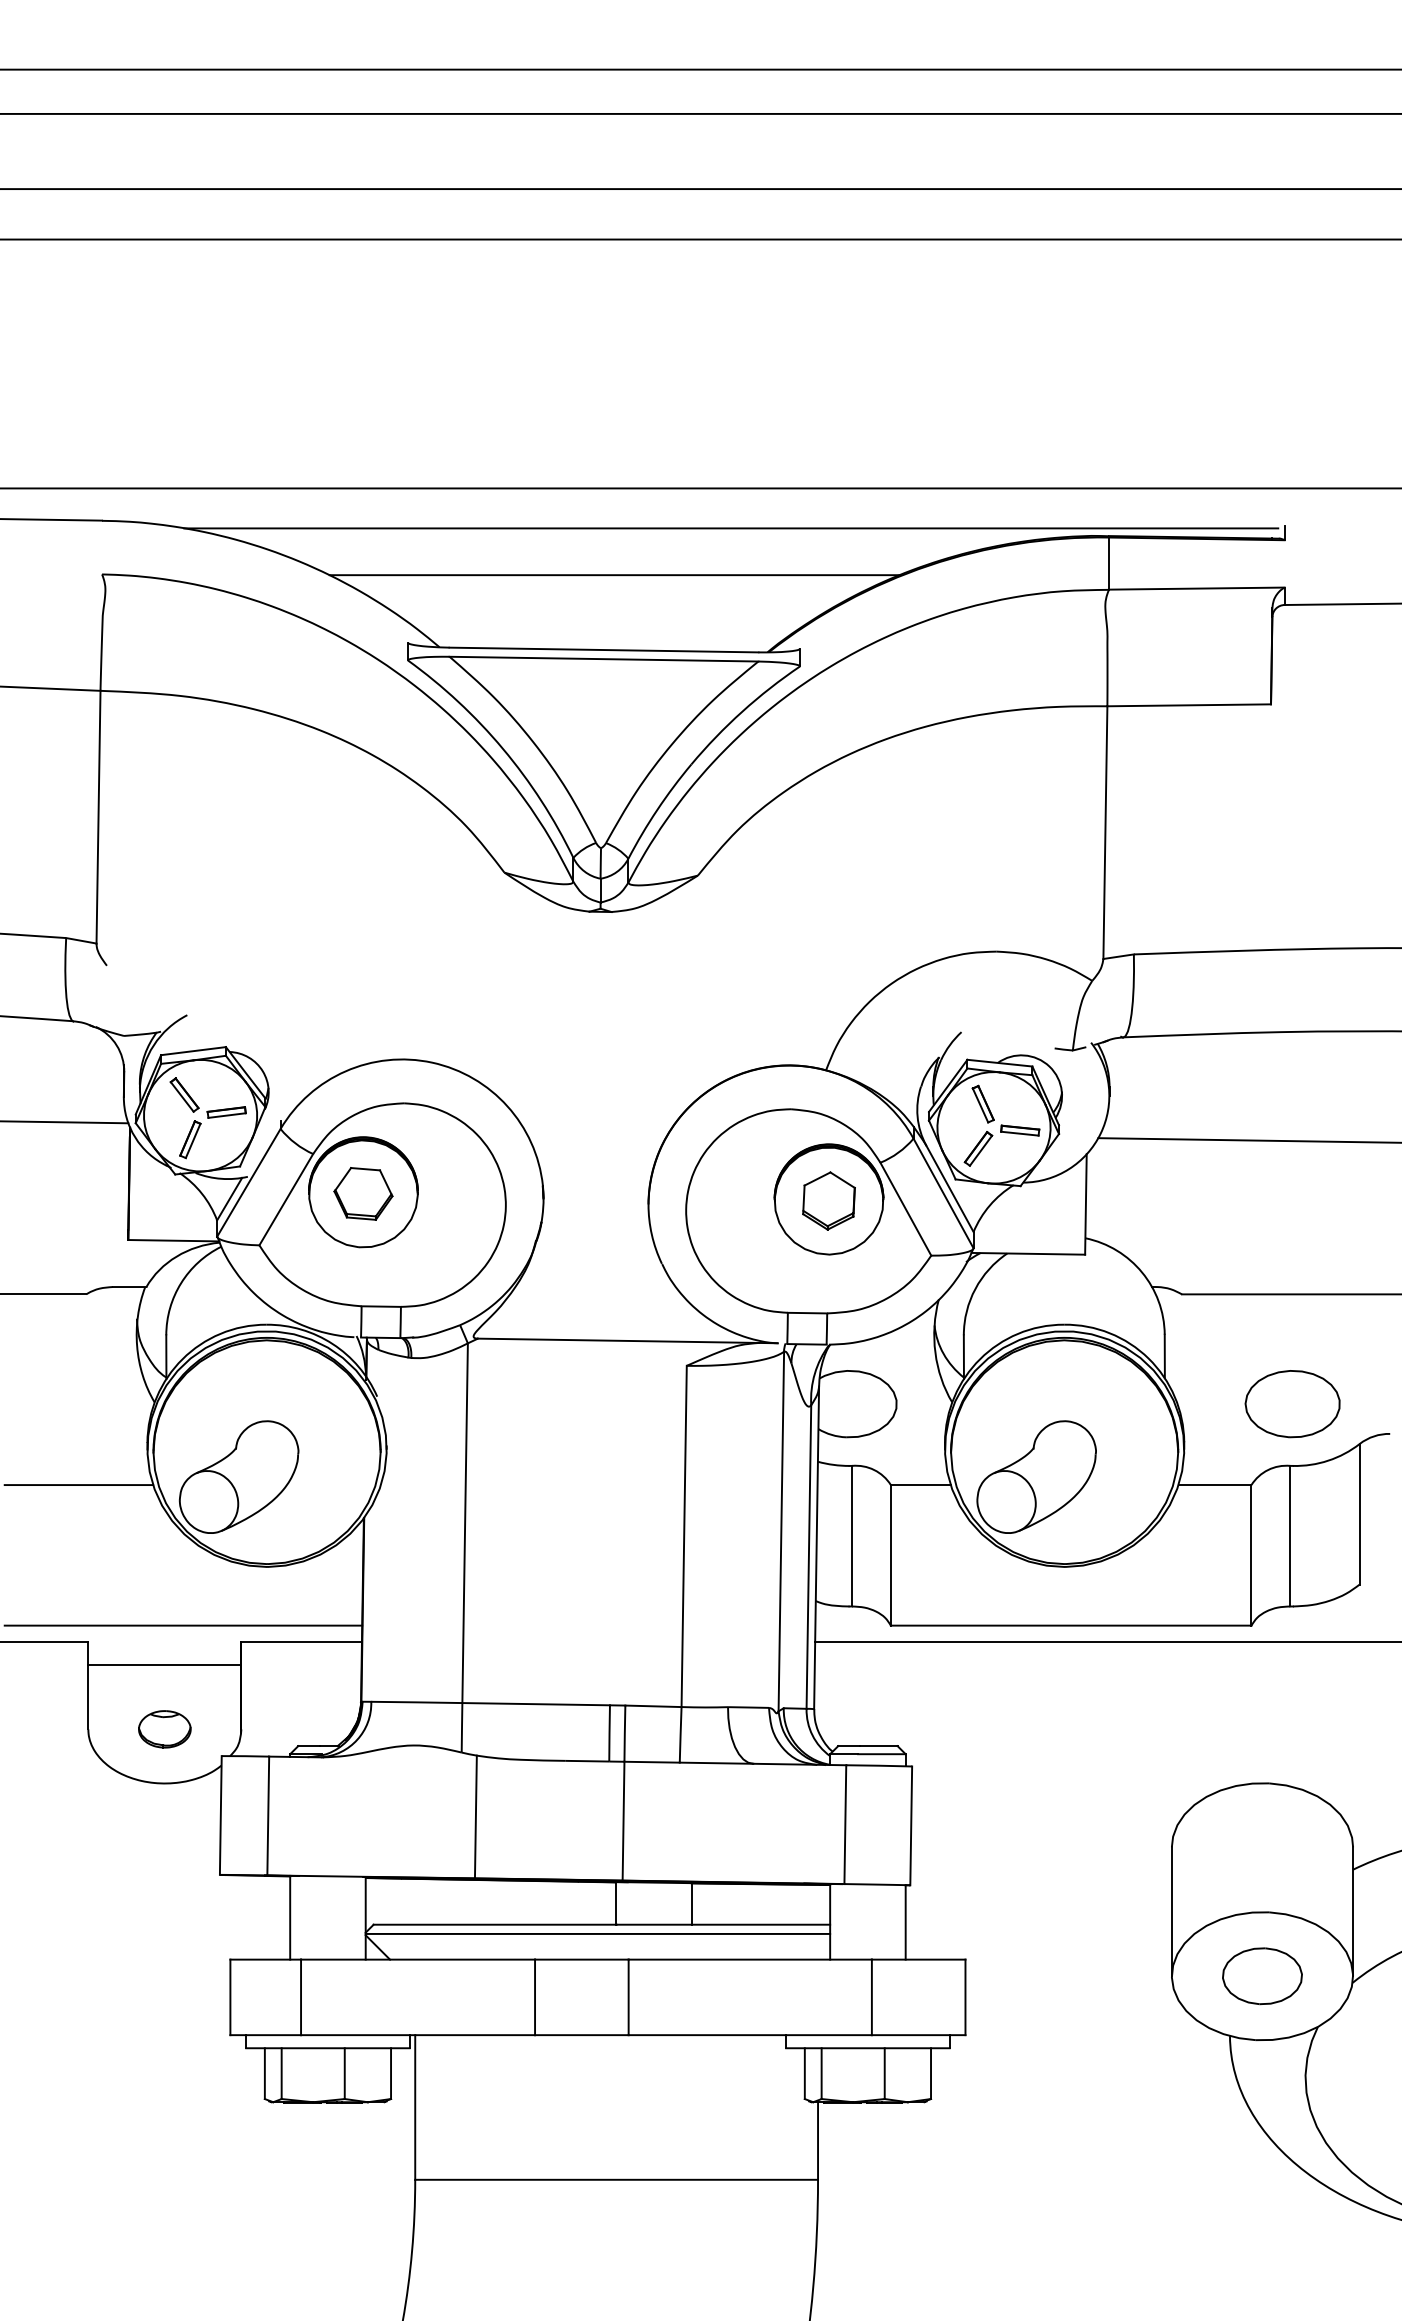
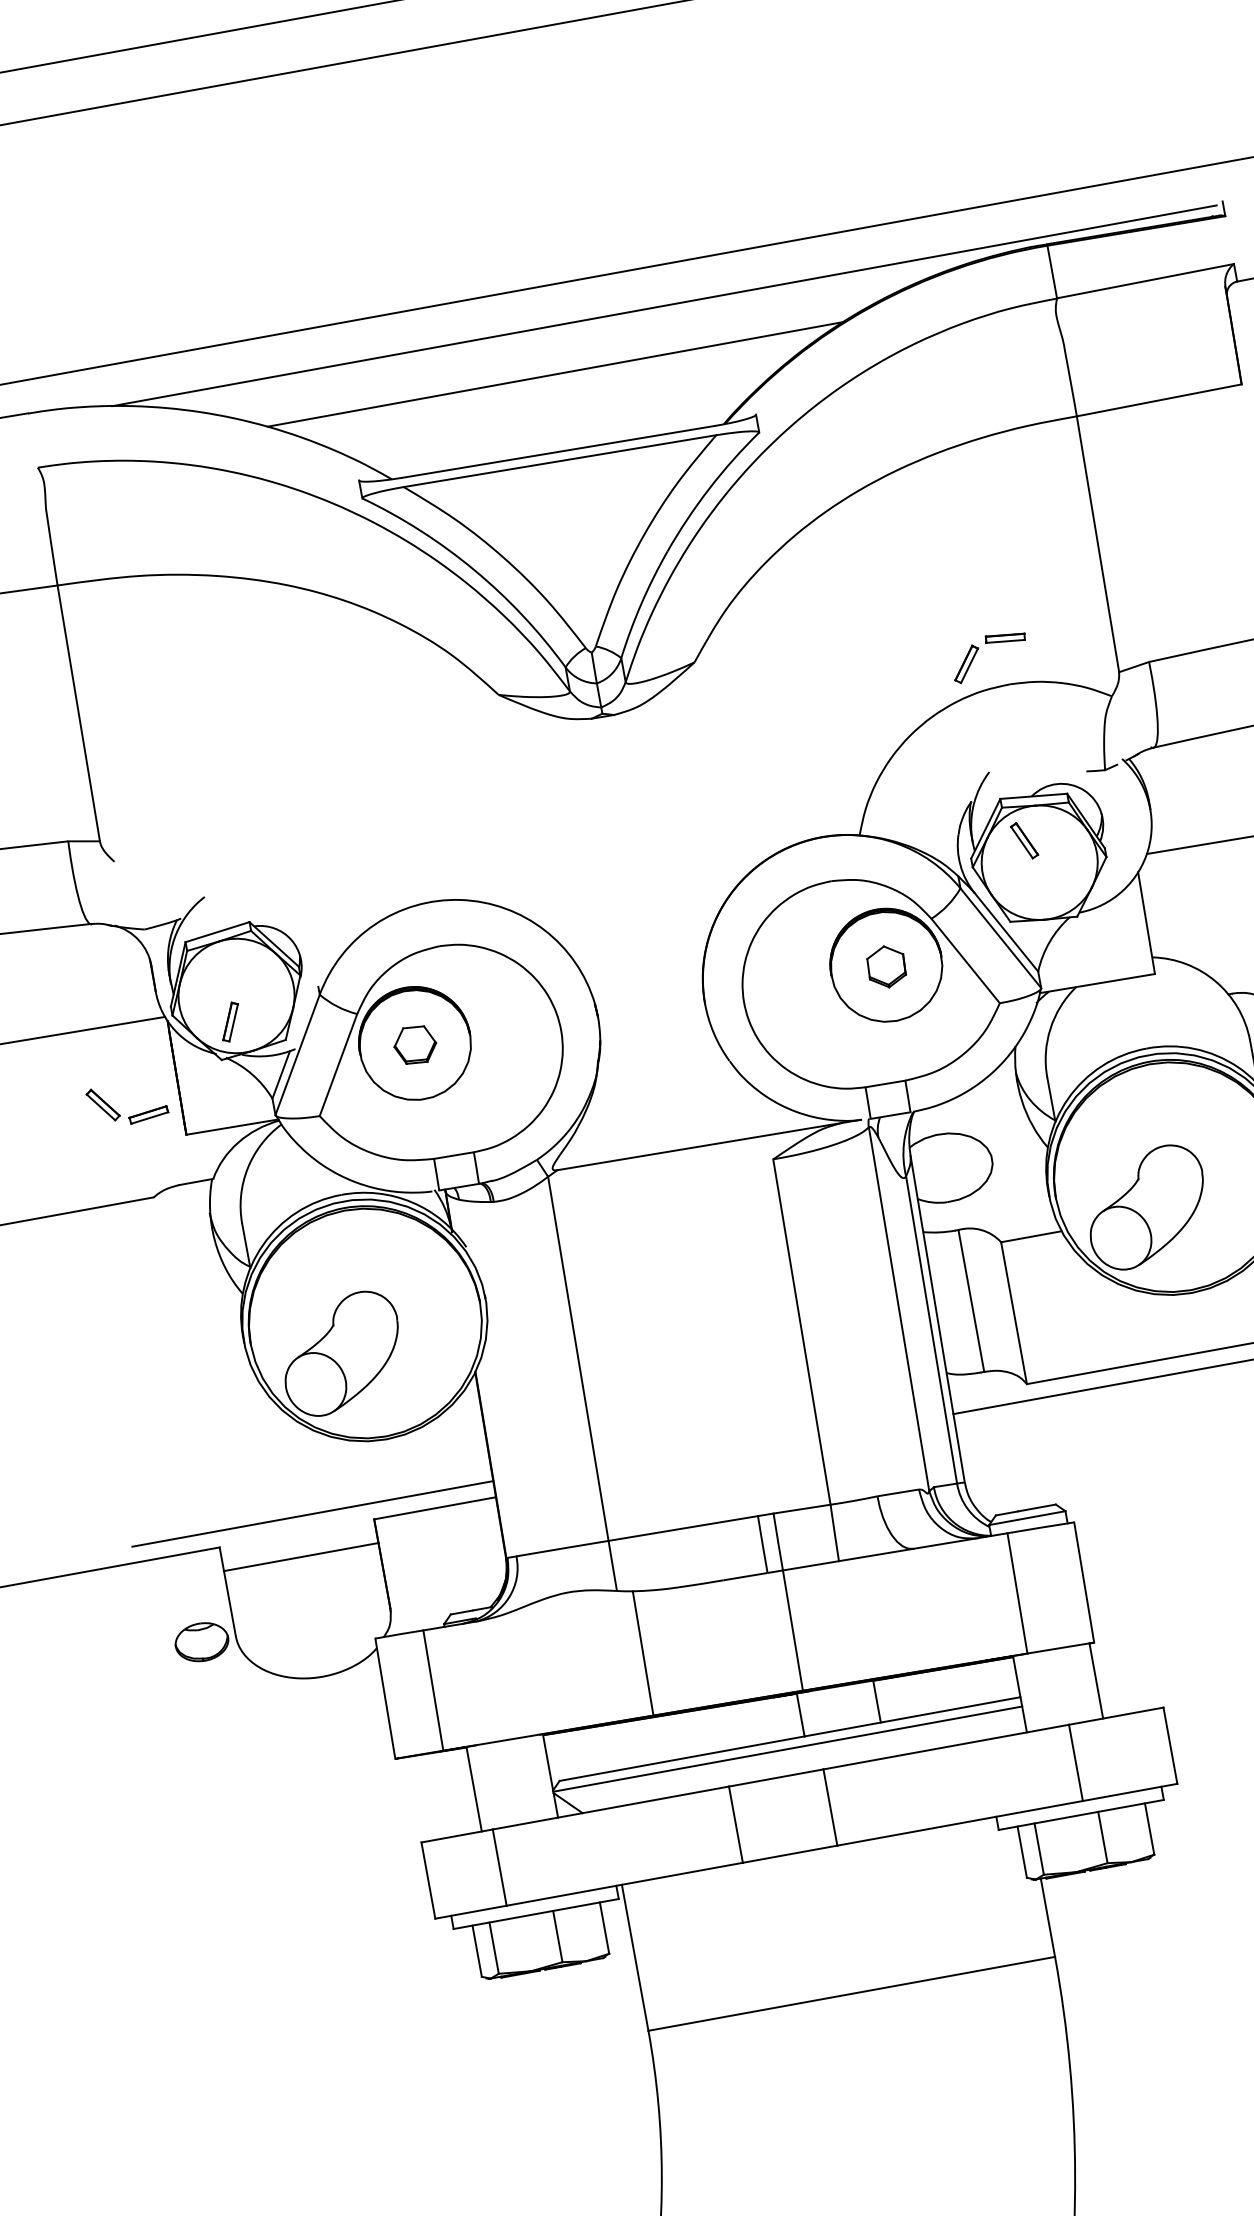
part: (197, 1104) -> (117, 1112), moved
part: (991, 1138) -> (977, 651), moved
part: (363, 1193) -> (415, 1044), size x0.7
part: (828, 1200) -> (885, 966), size x0.7
line: (78, 1485) -> (181, 1391), removed
part: (164, 1729) -> (201, 1642), moved

